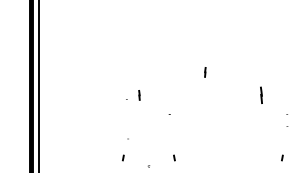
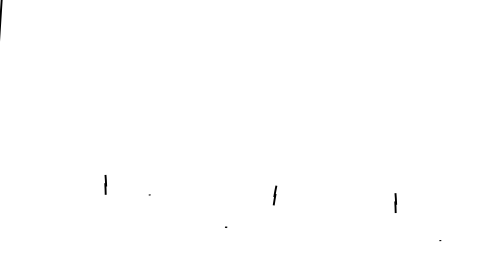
part: (205, 72) -> (275, 195), moved
part: (139, 95) -> (105, 185), moved
part: (261, 95) -> (395, 203), size x0.62

